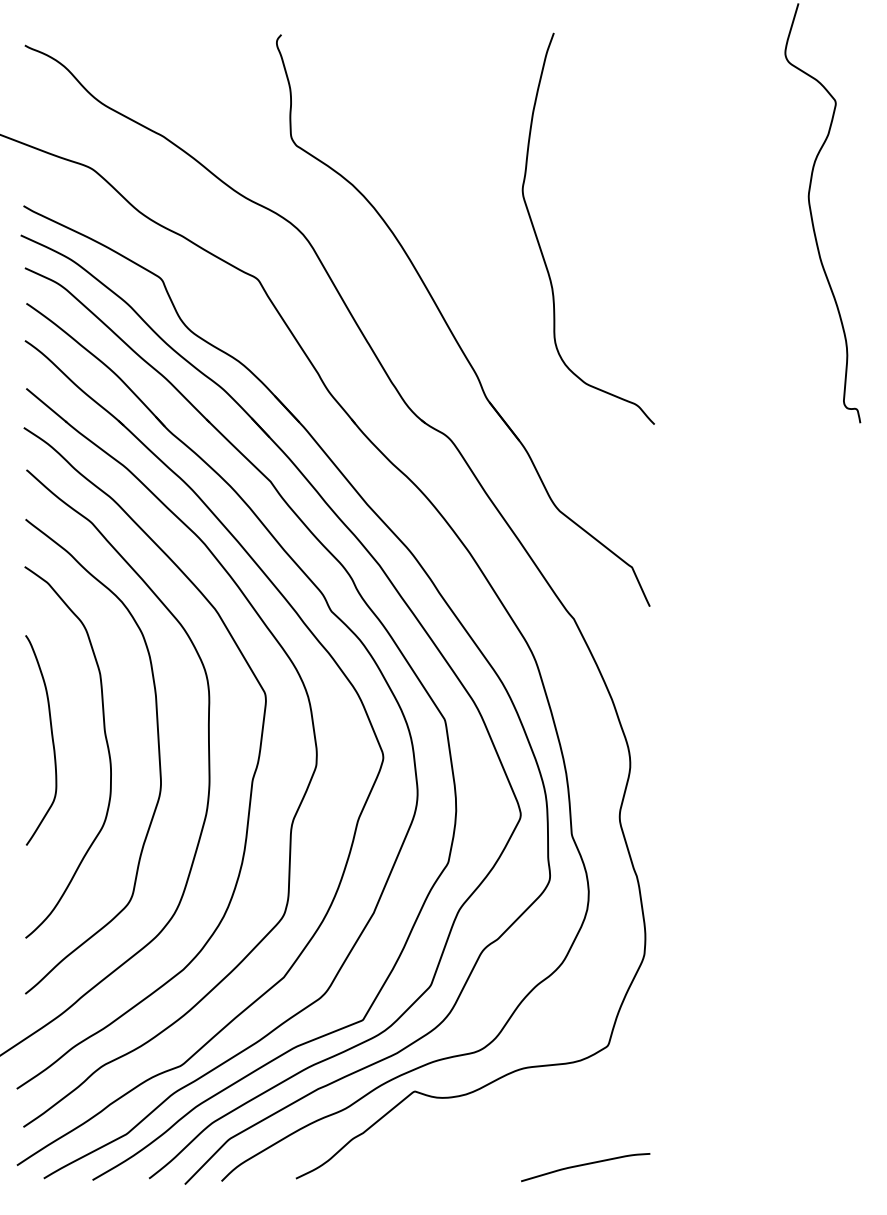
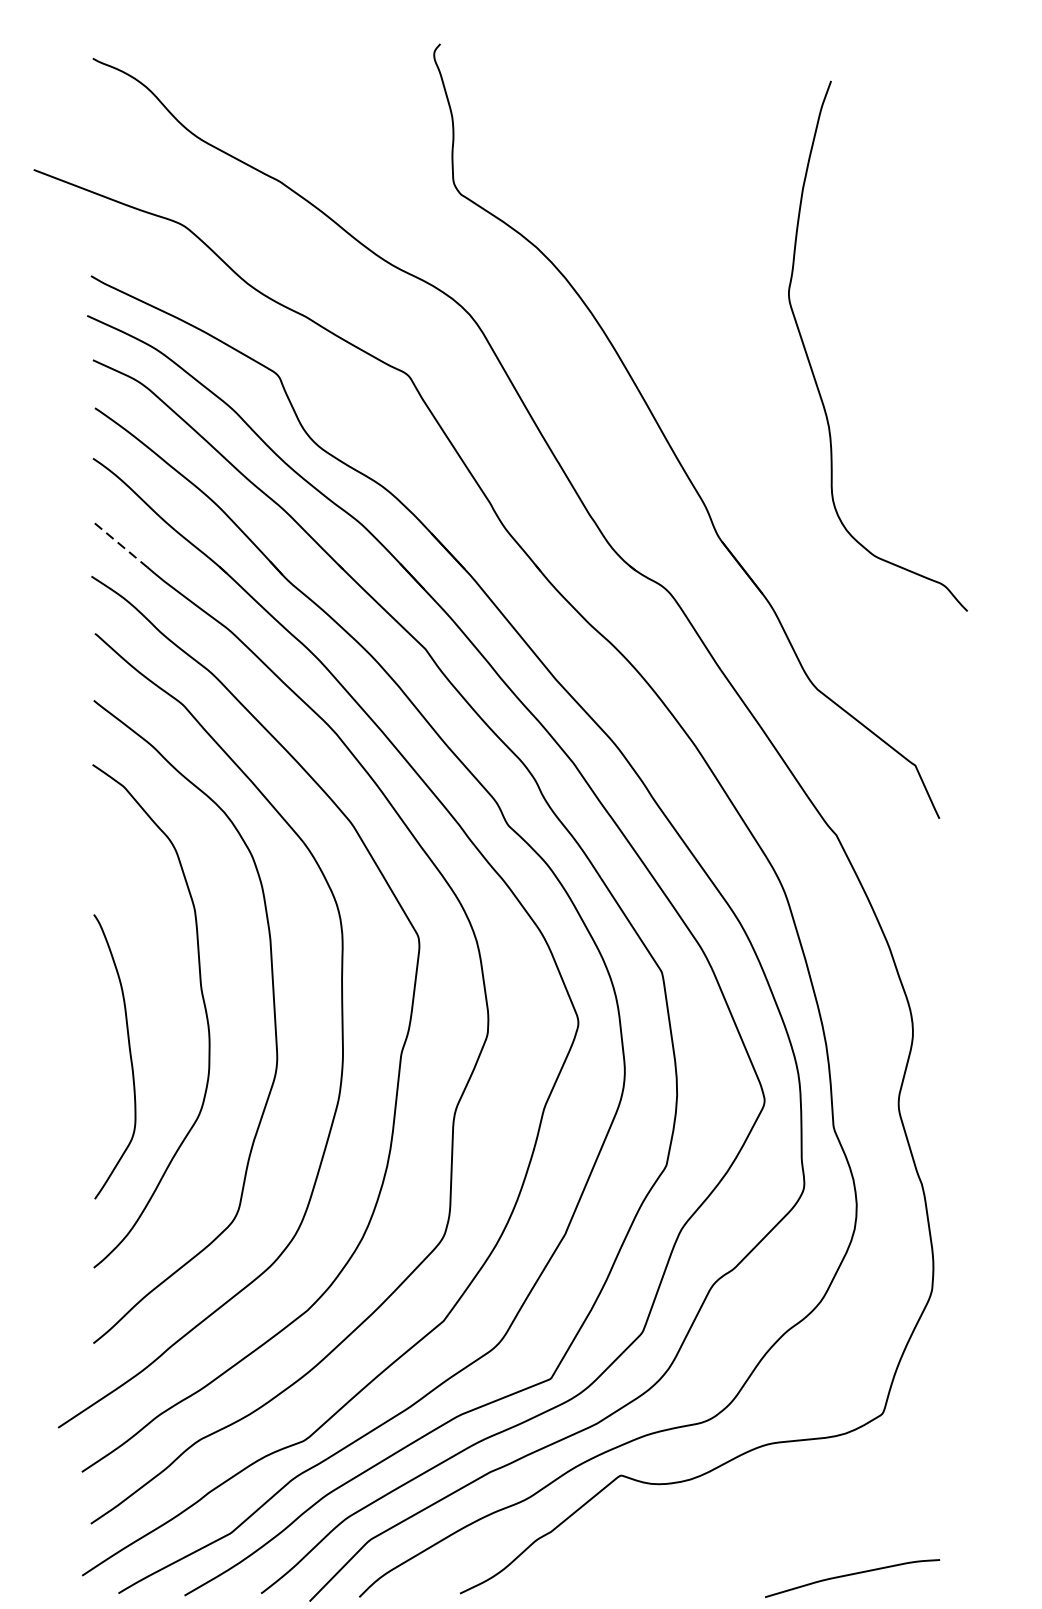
curve: (540, 245) -> (812, 368), moved
line: (47, 406) -> (123, 547), solid -> dashed
curve: (51, 738) -> (128, 1054), moved

